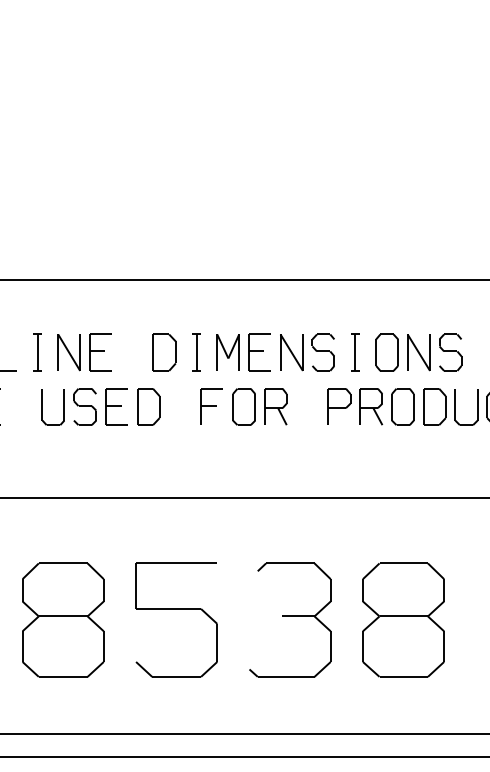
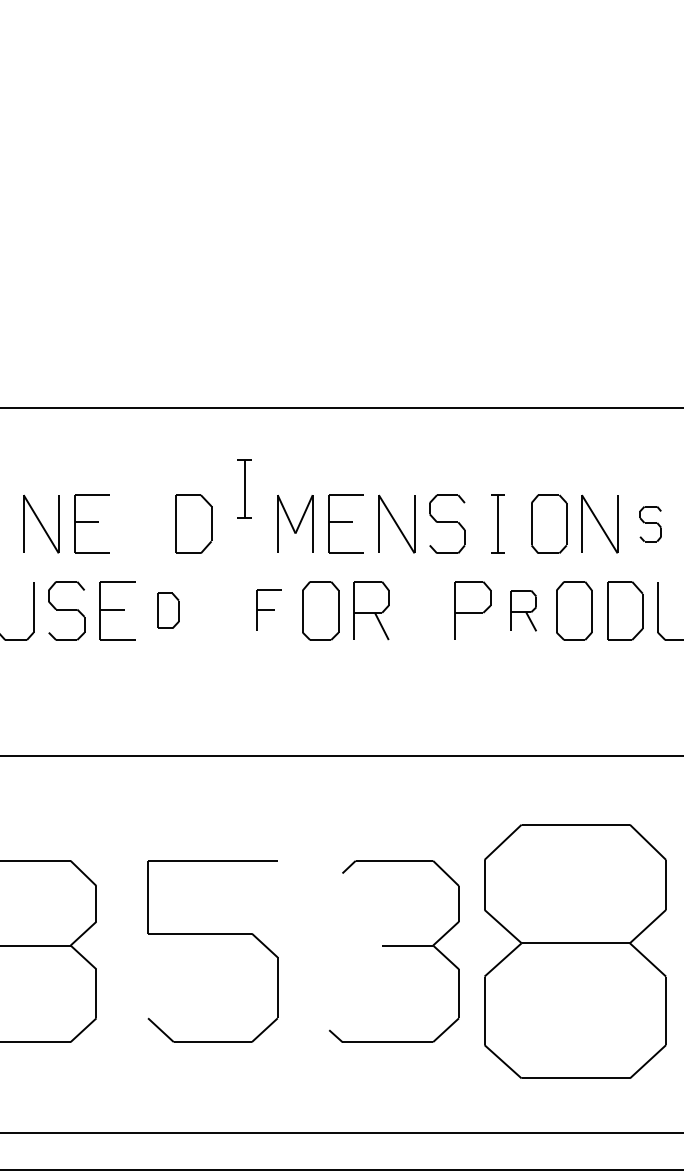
part: (196, 352) -> (244, 488), moved
part: (450, 352) -> (650, 523), size x0.6
part: (148, 406) -> (167, 610), size x0.6
part: (211, 406) -> (268, 610), size x0.7
part: (371, 406) -> (524, 610), size x0.7
part: (403, 619) -> (575, 950), size x1.4

